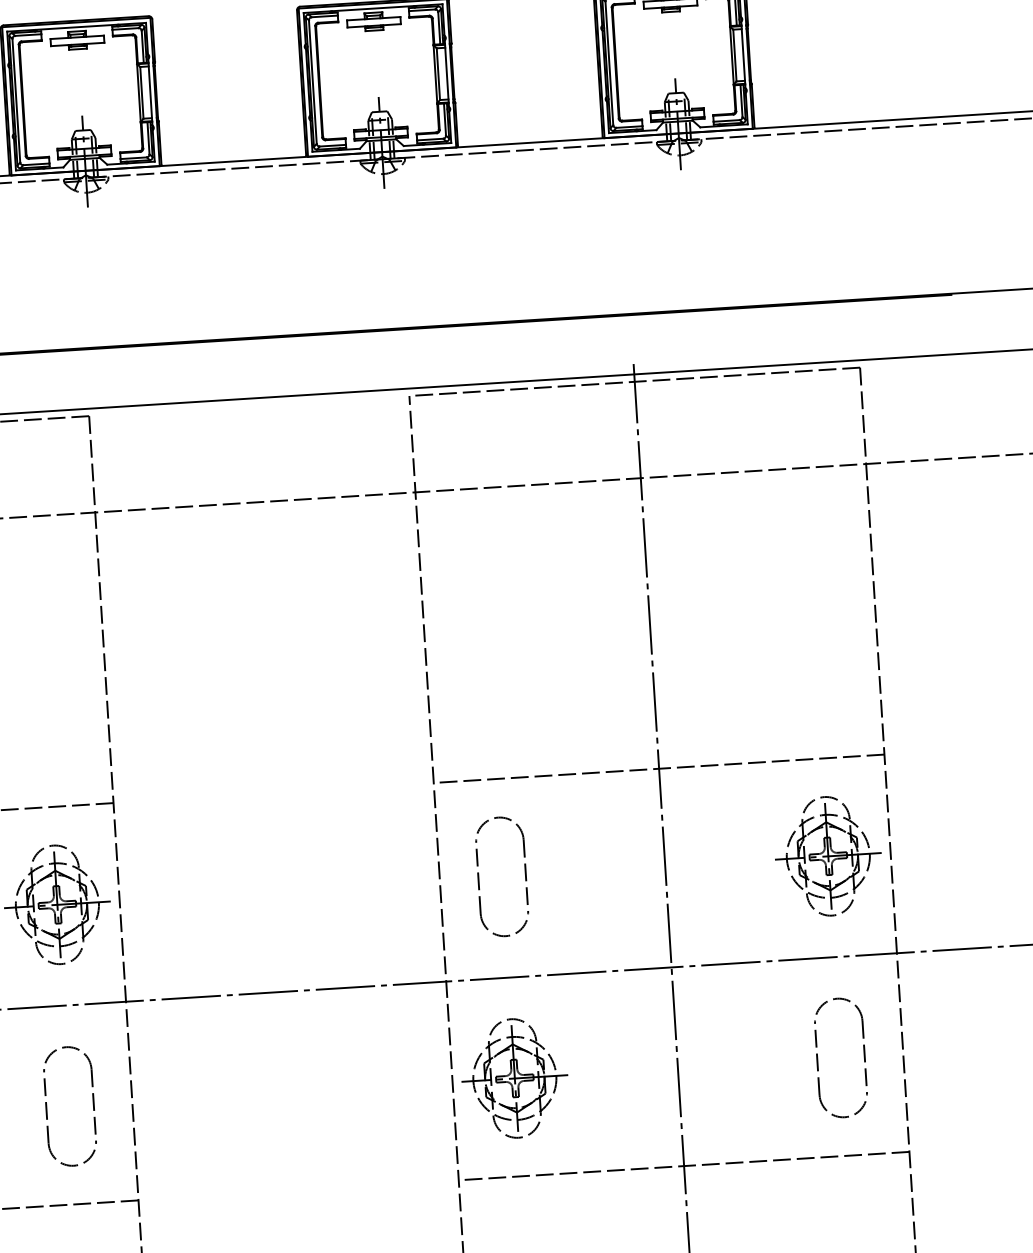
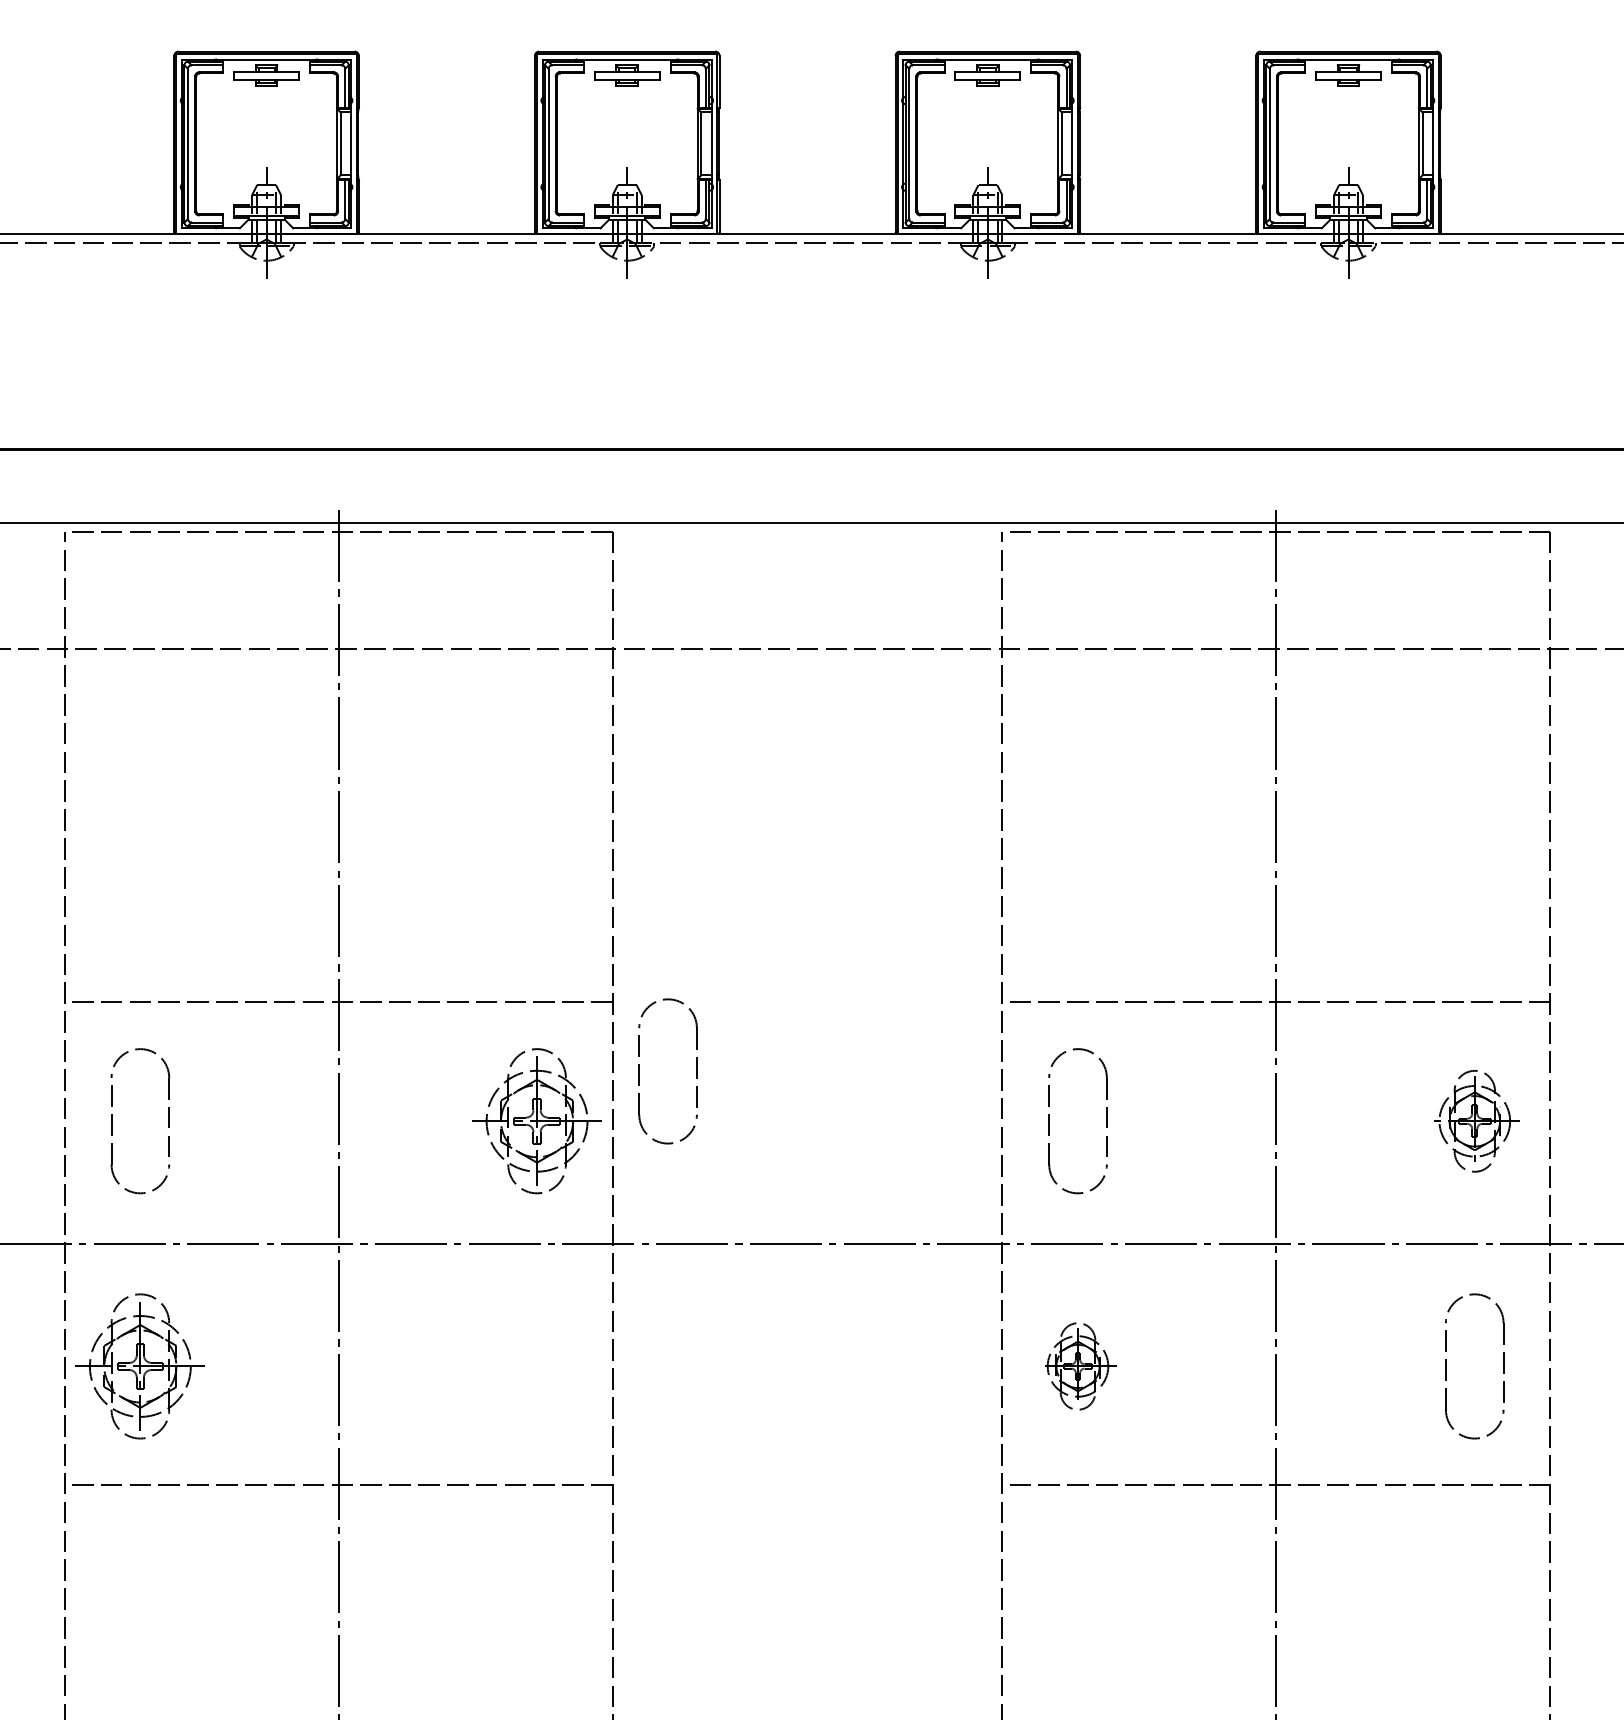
part: (828, 856) -> (1474, 1121), size x0.7
part: (514, 1078) -> (1077, 1366), size x0.6
part: (46, 1107) -> (639, 1071), moved

